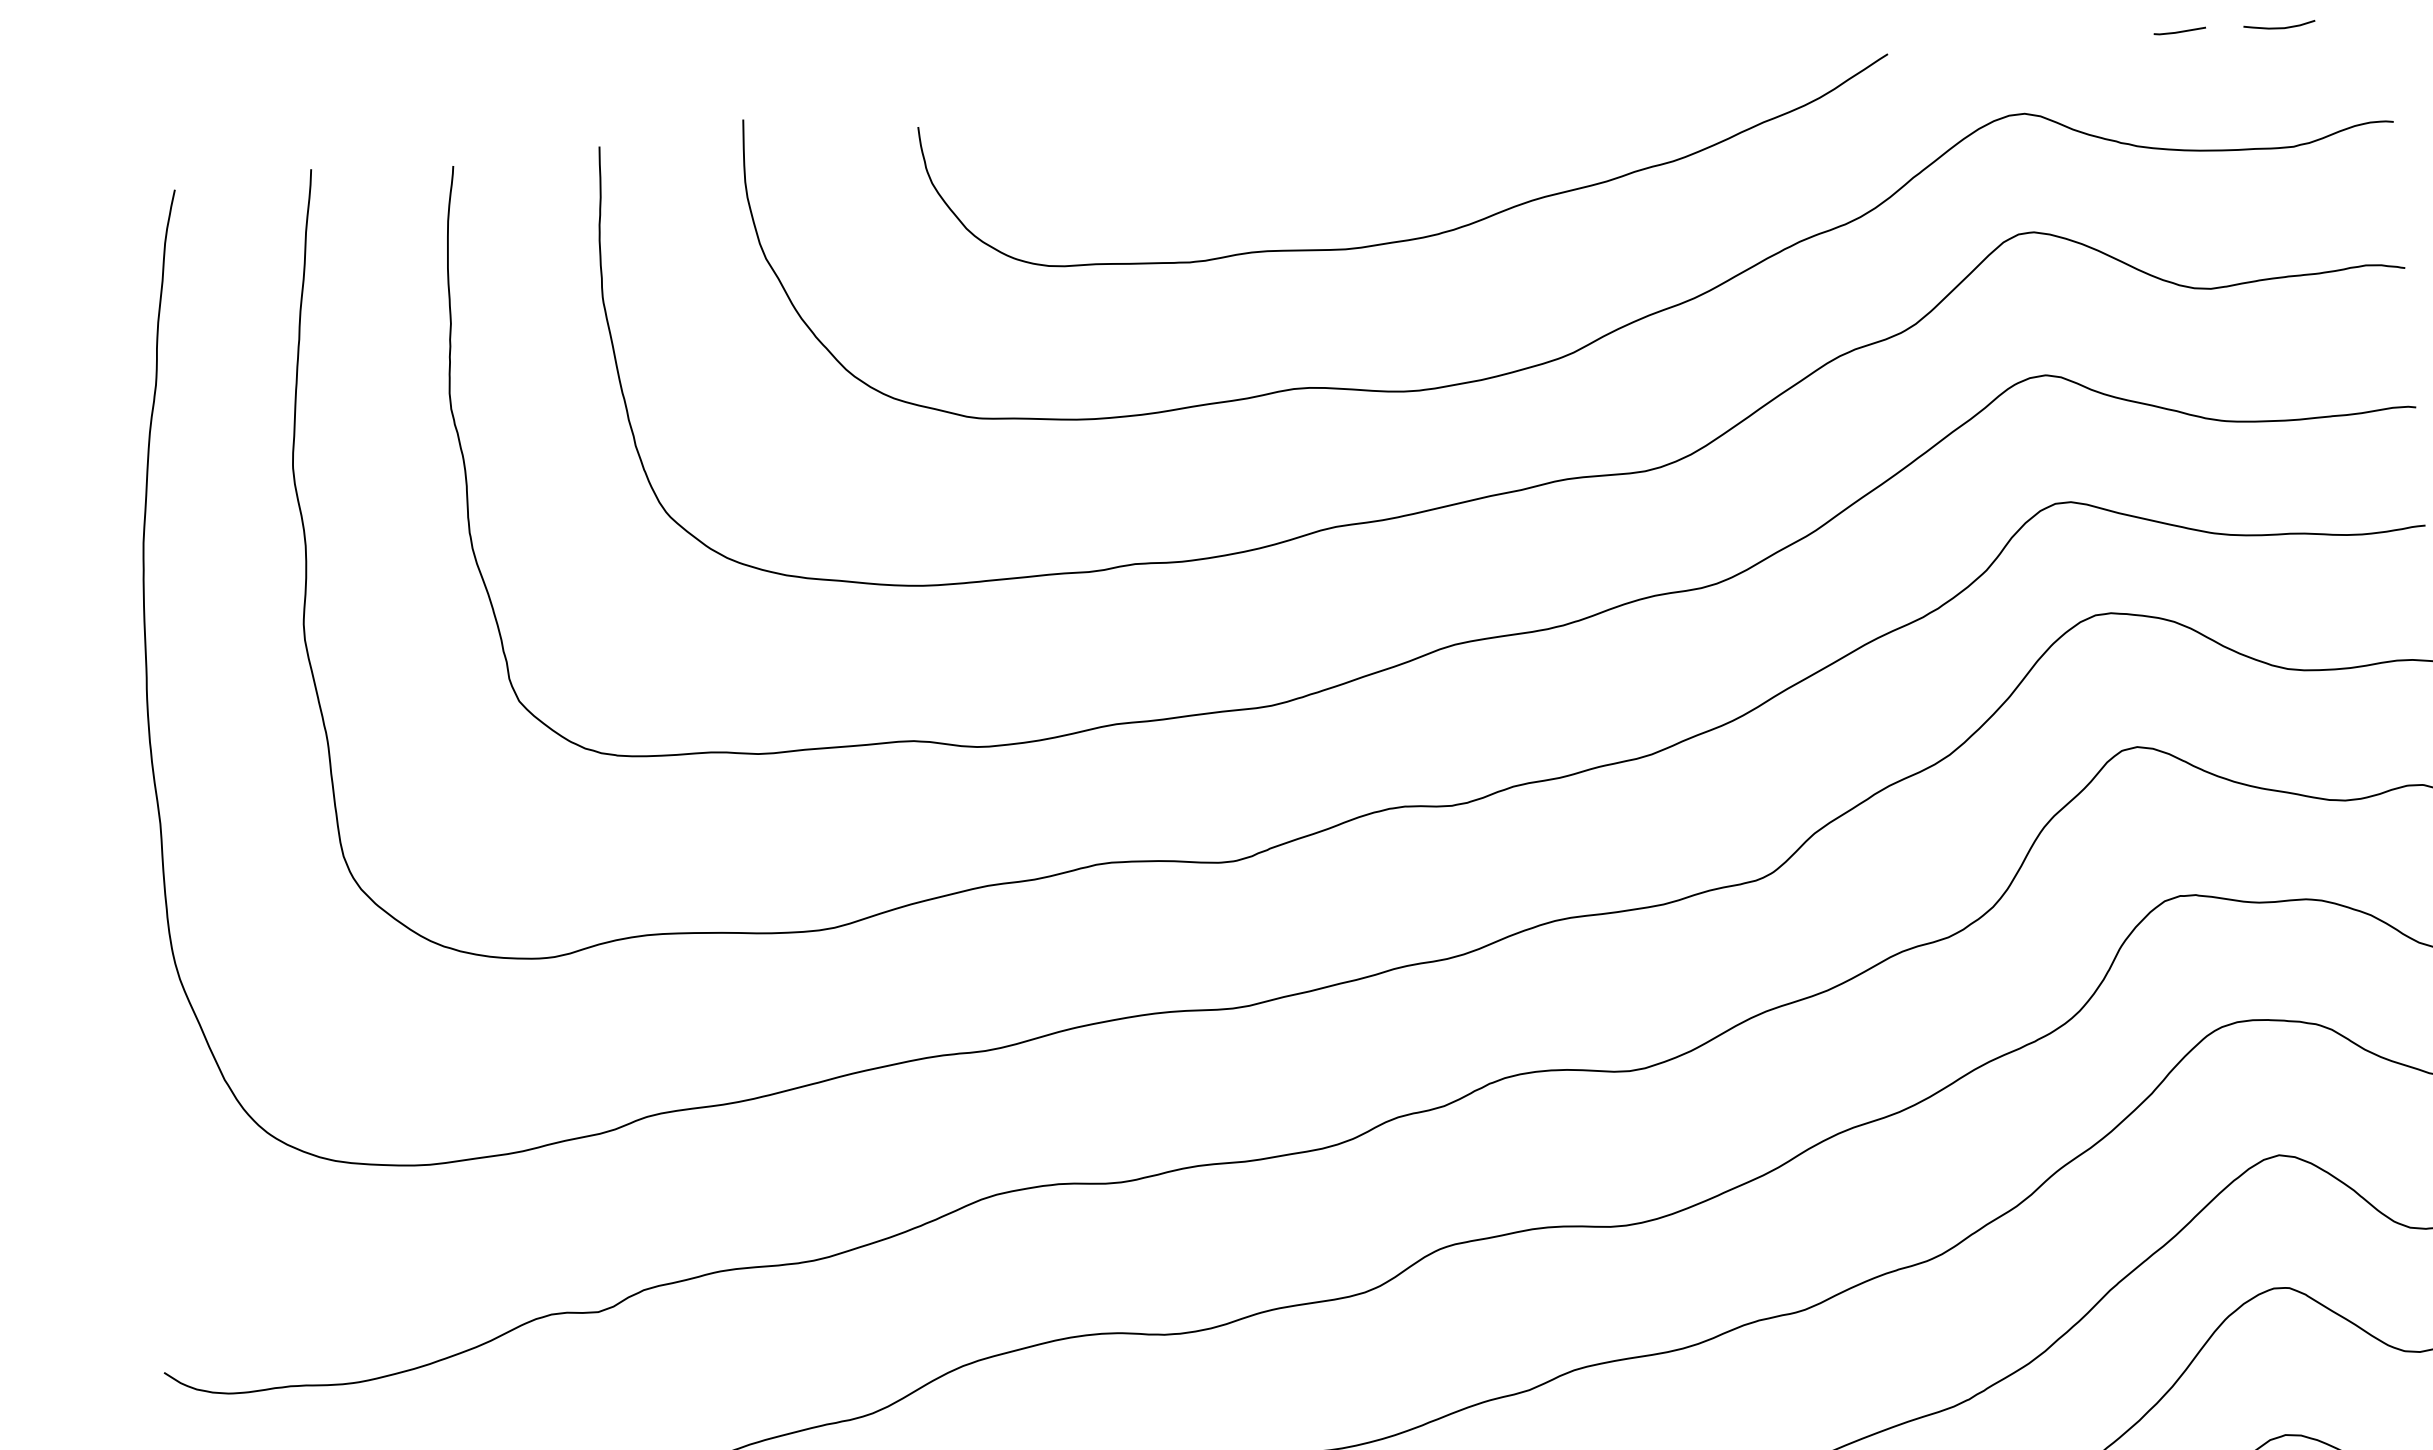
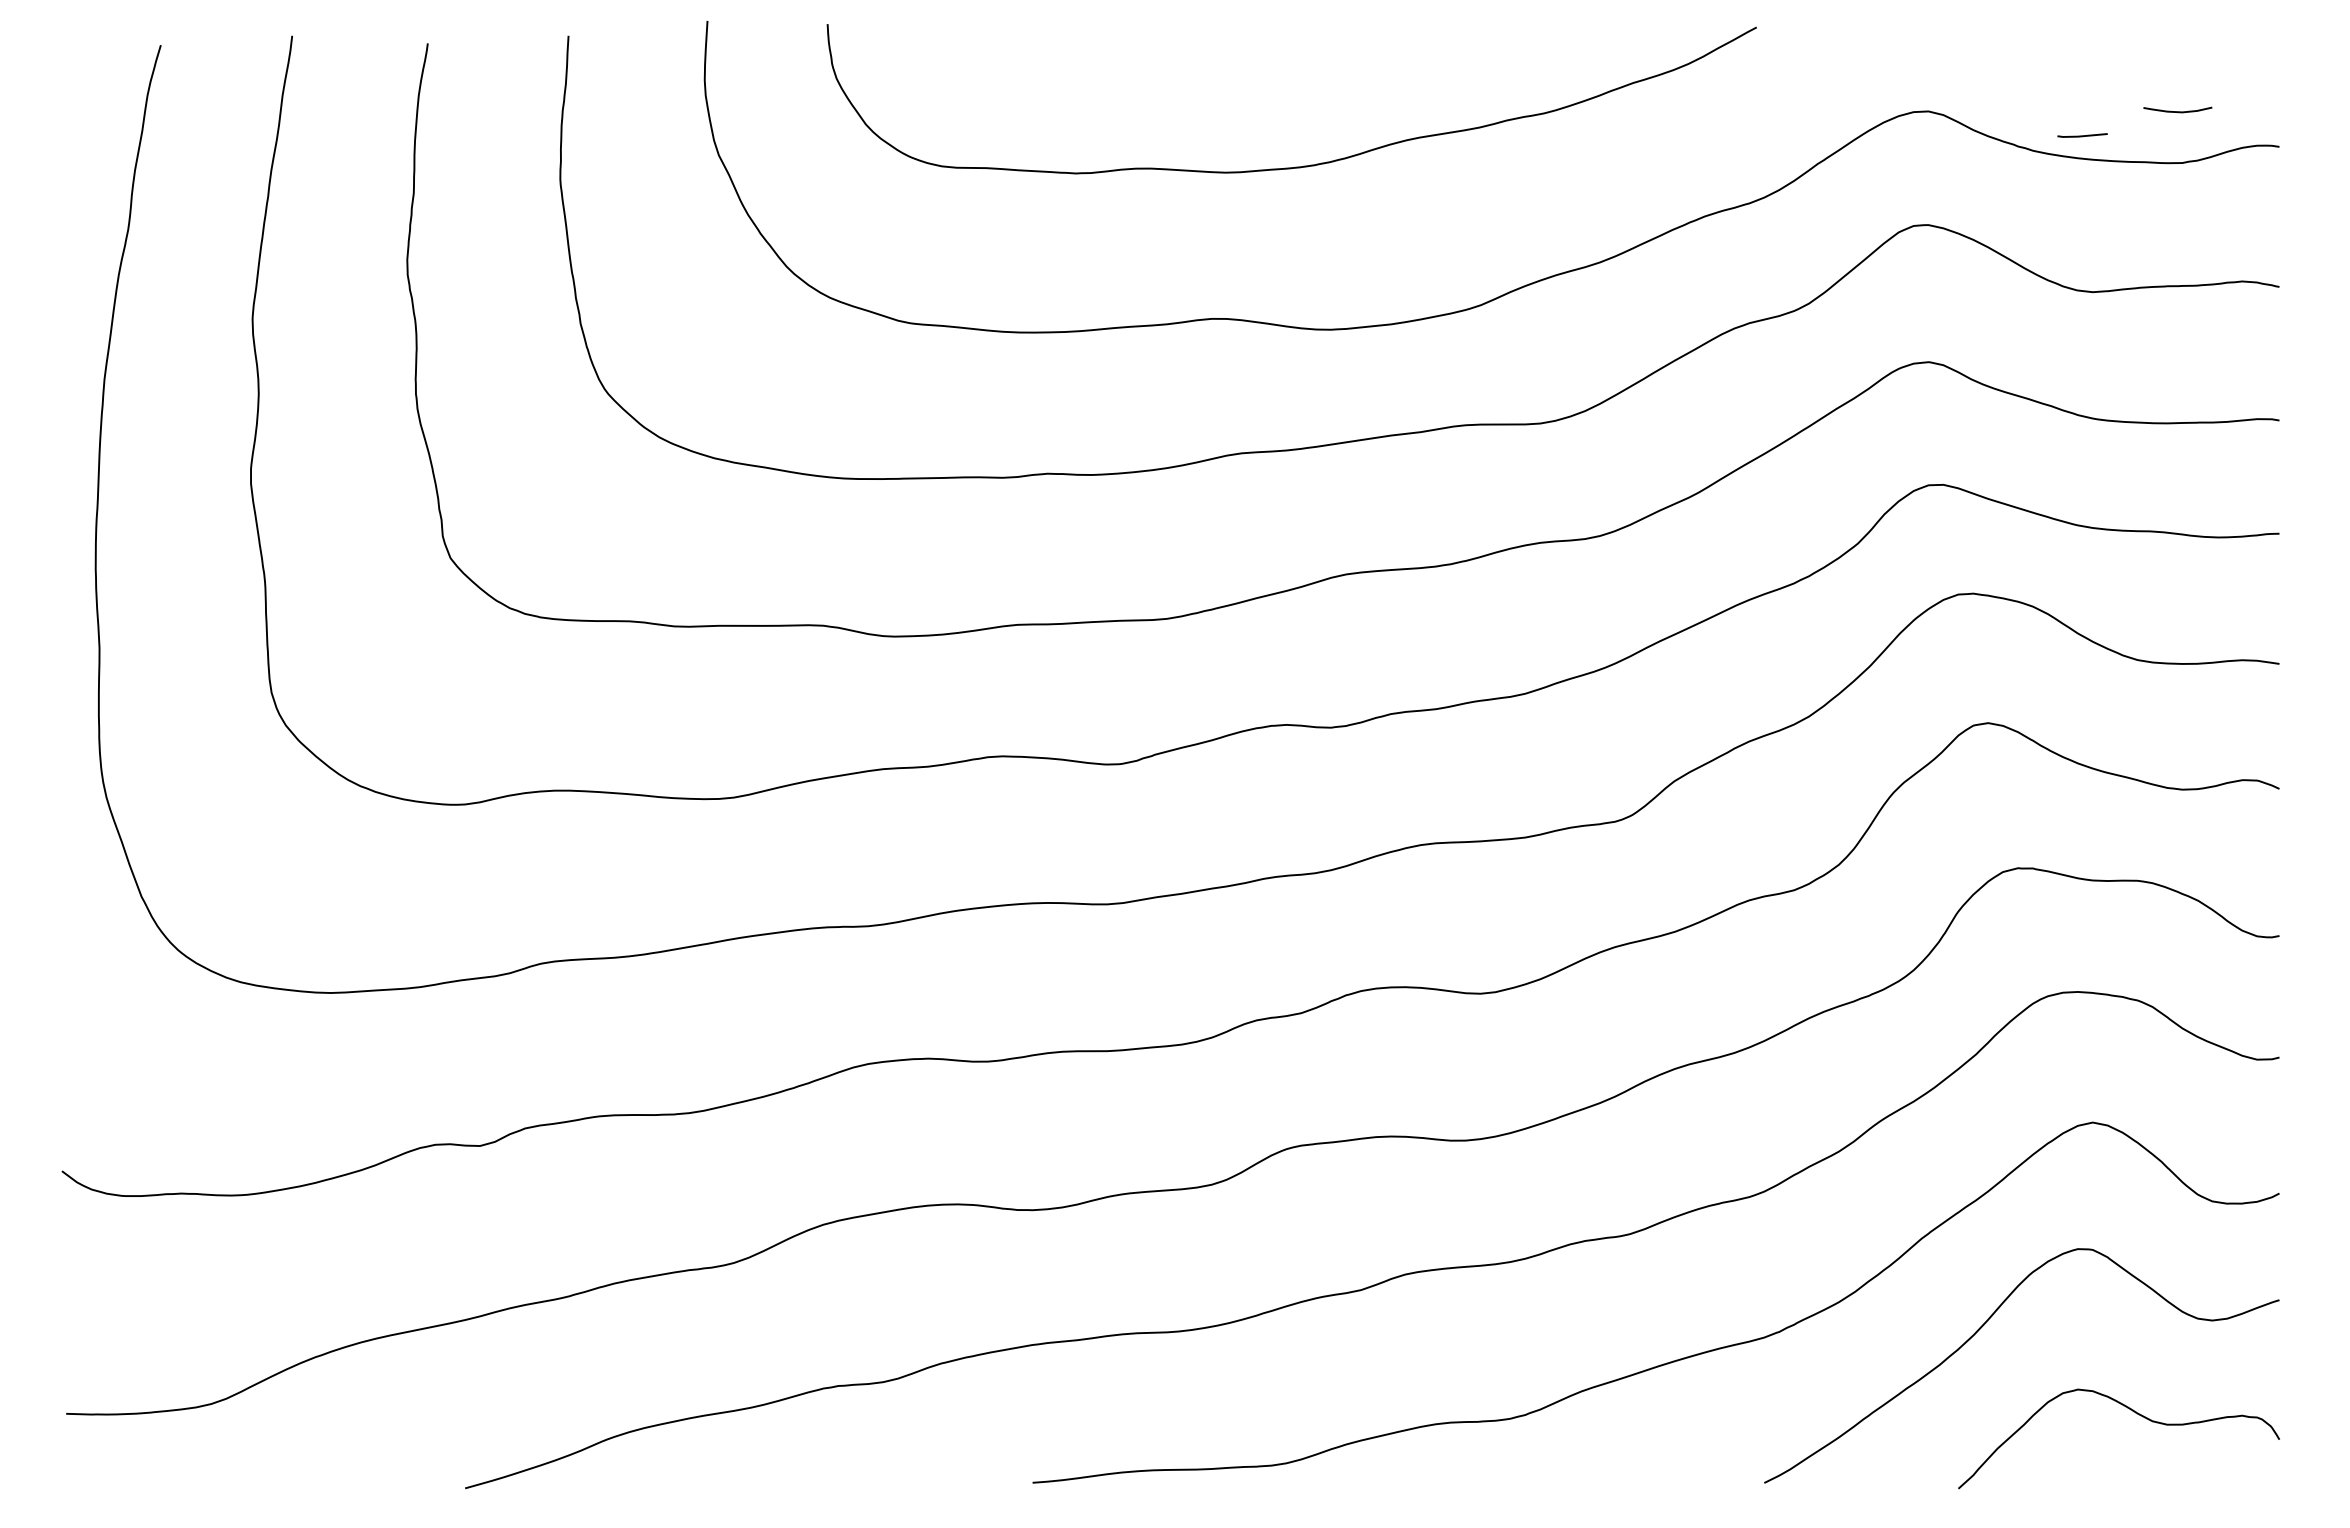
curve: (2279, 27) -> (2177, 111), moved
line: (2179, 31) -> (2082, 135), moved
curve: (1426, 235) -> (1303, 165), moved

